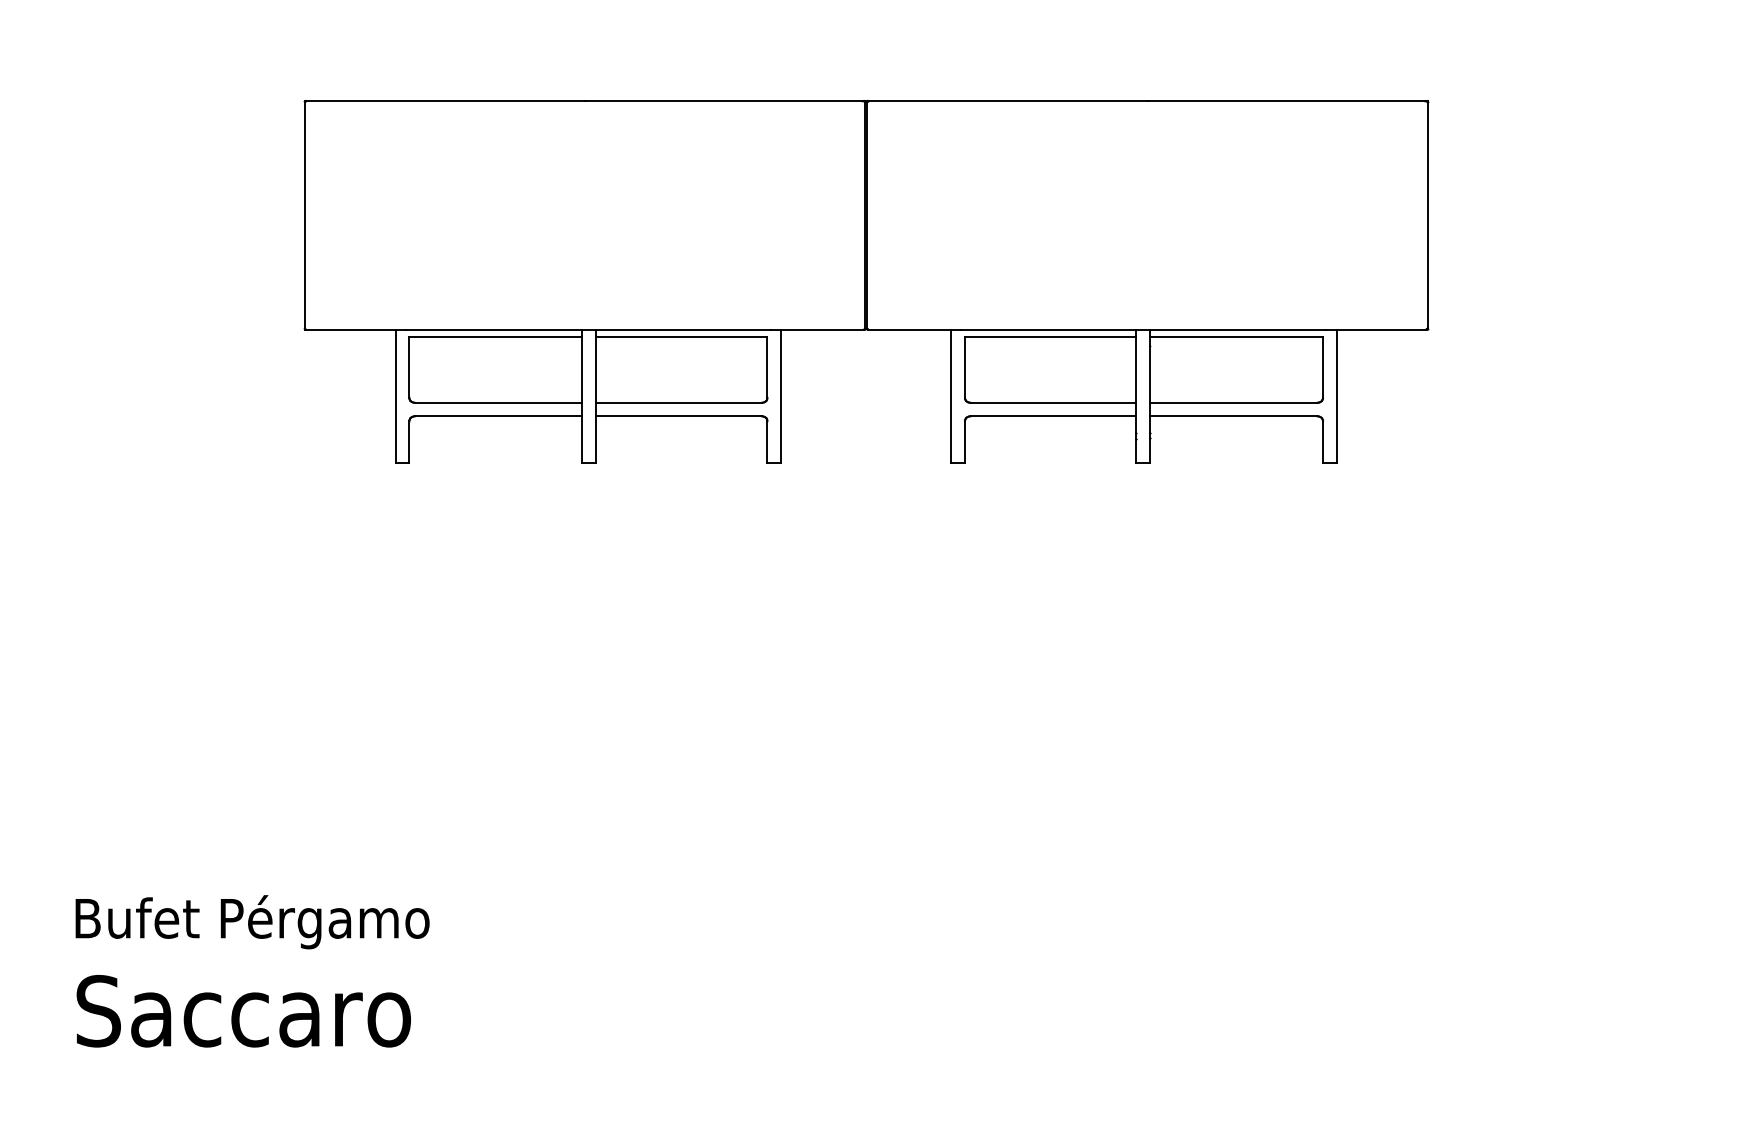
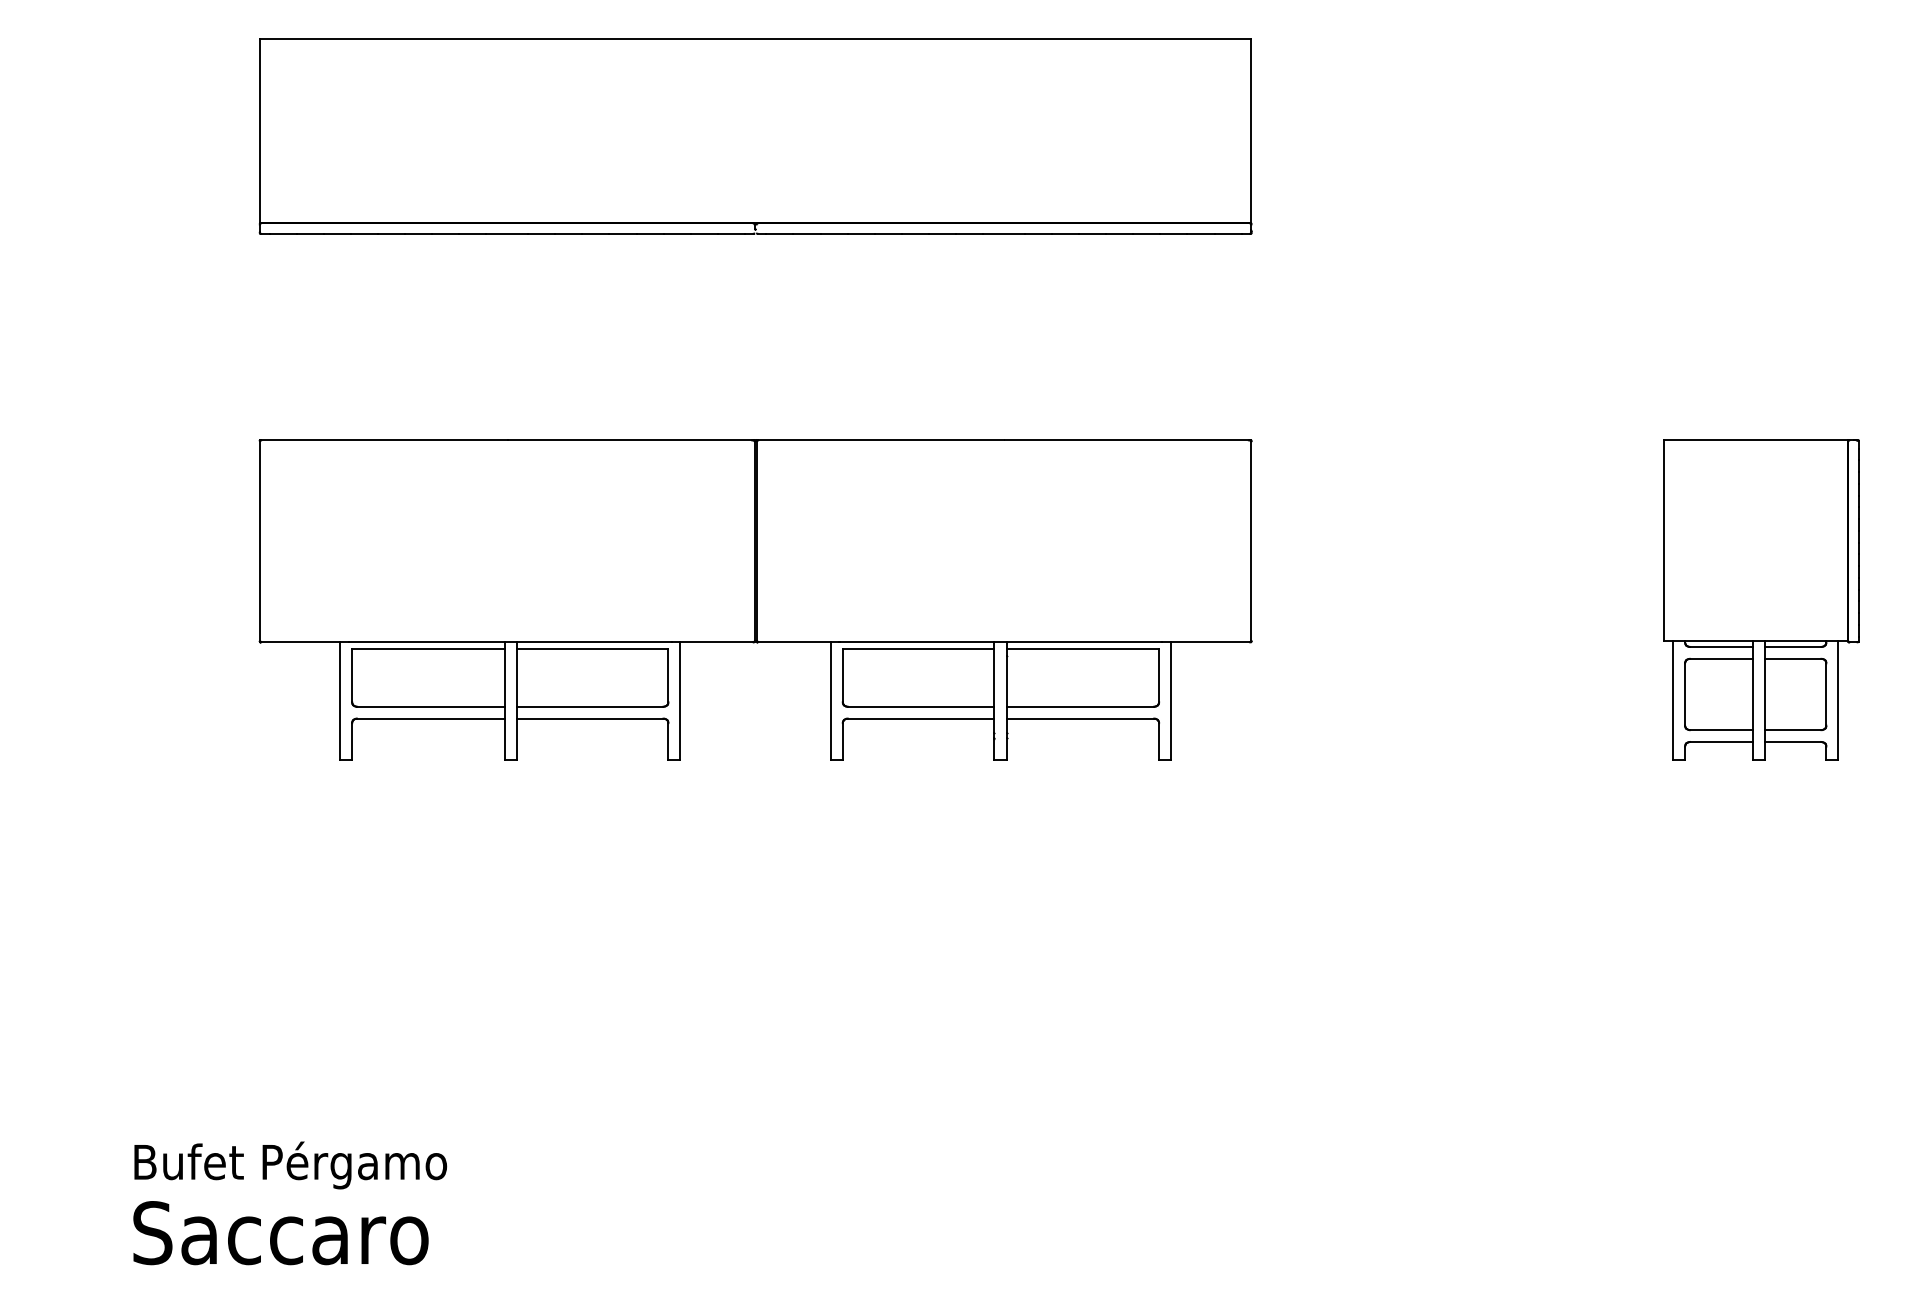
text: (252, 922) -> (290, 1165), moved
text: (243, 1011) -> (280, 1233), moved

